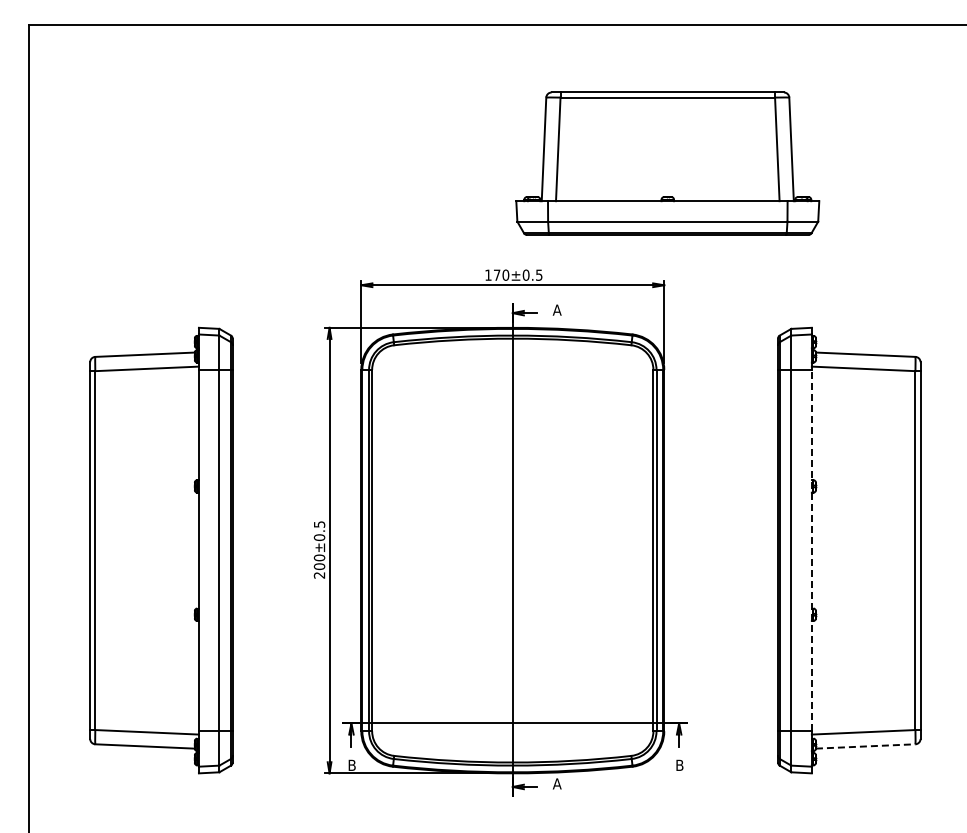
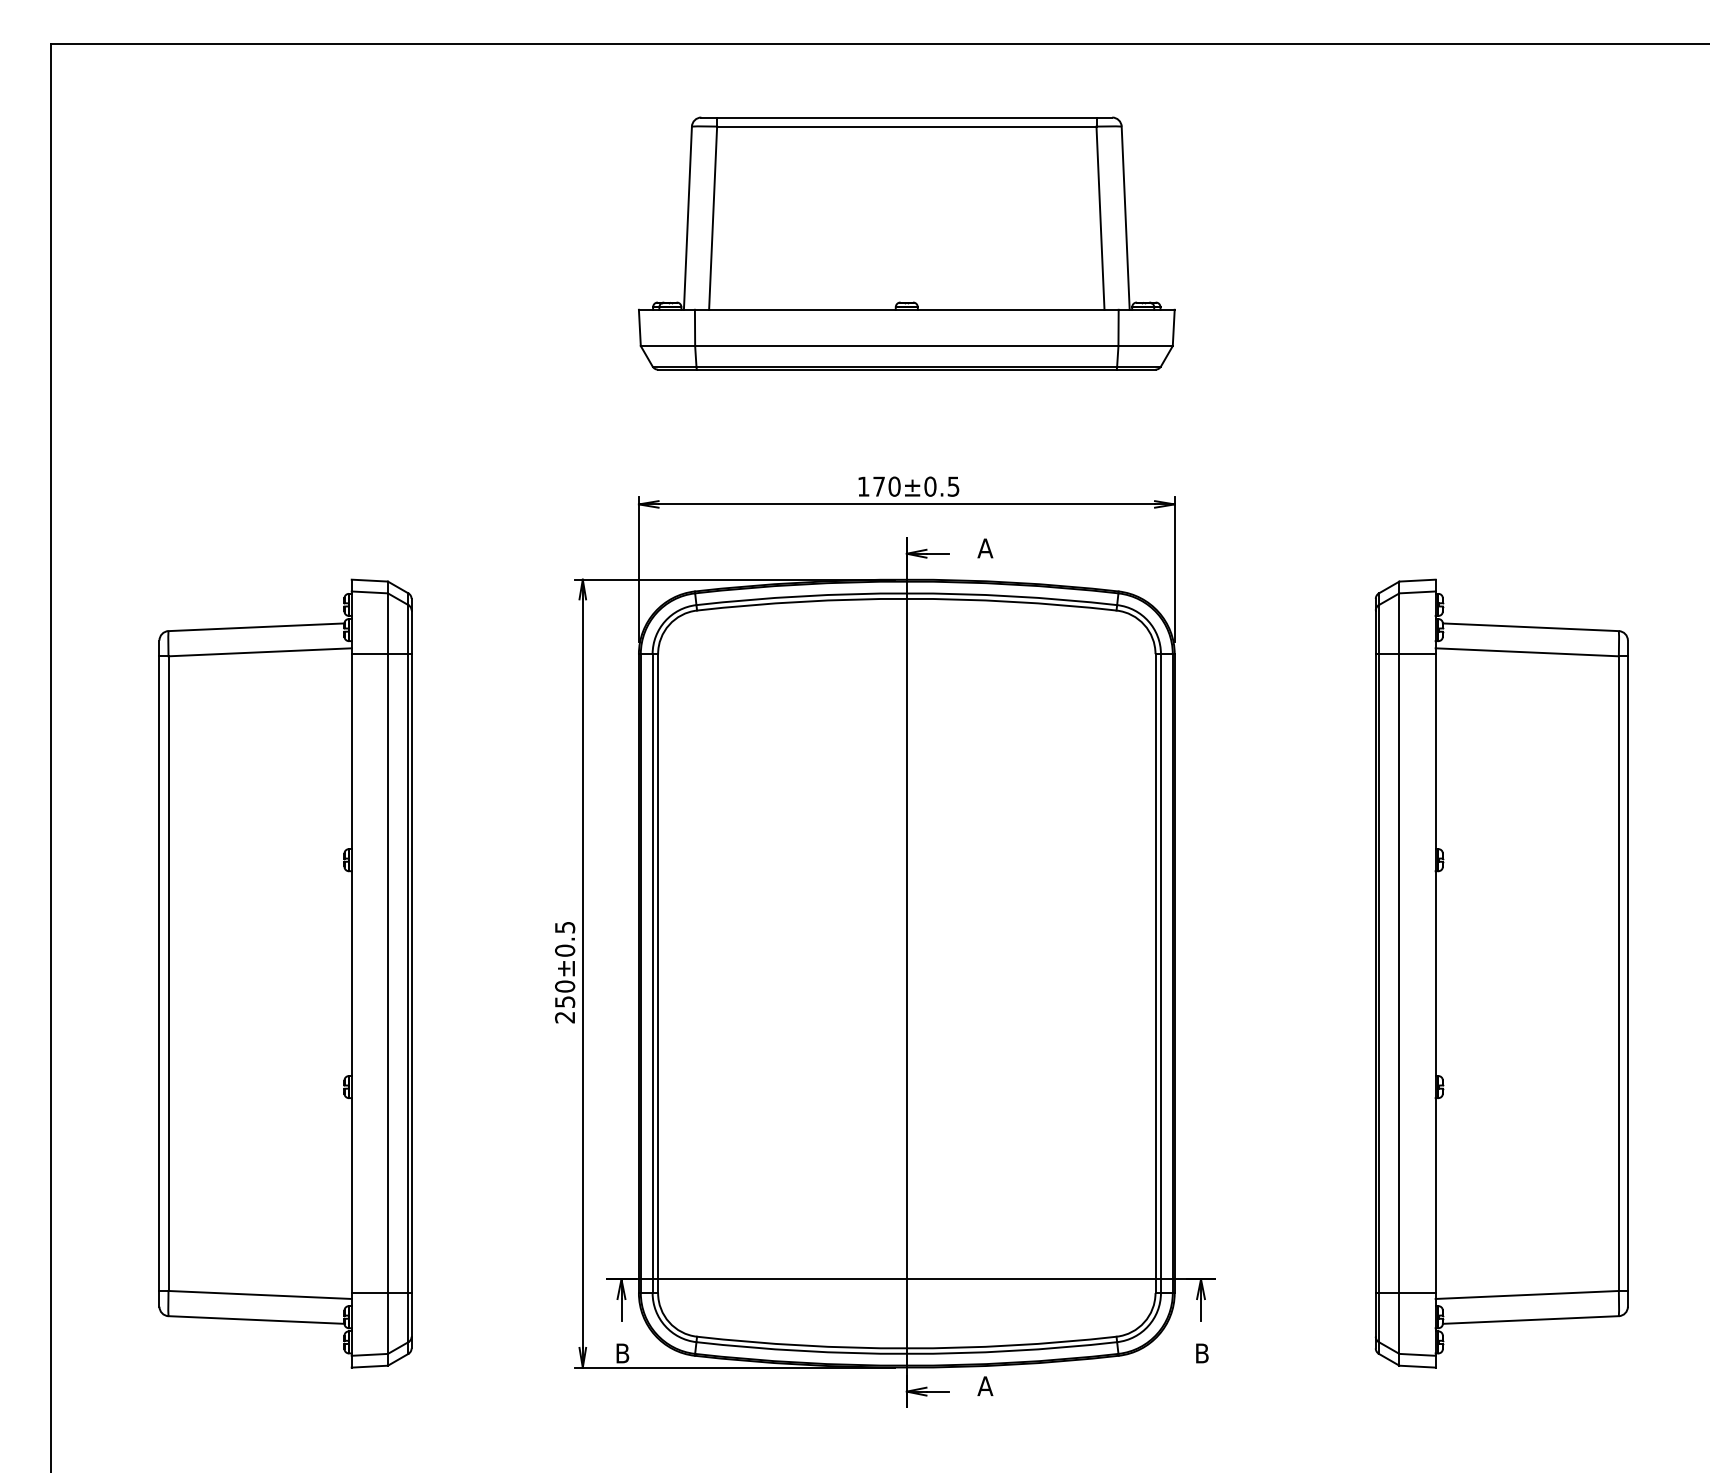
part: (667, 163) -> (906, 243), moved
line: (811, 550) -> (1435, 973), dashed -> solid
text: (319, 566) -> (564, 1001), 200±0.5 -> 250±0.5
line: (865, 746) -> (1530, 1320), dashed -> solid

